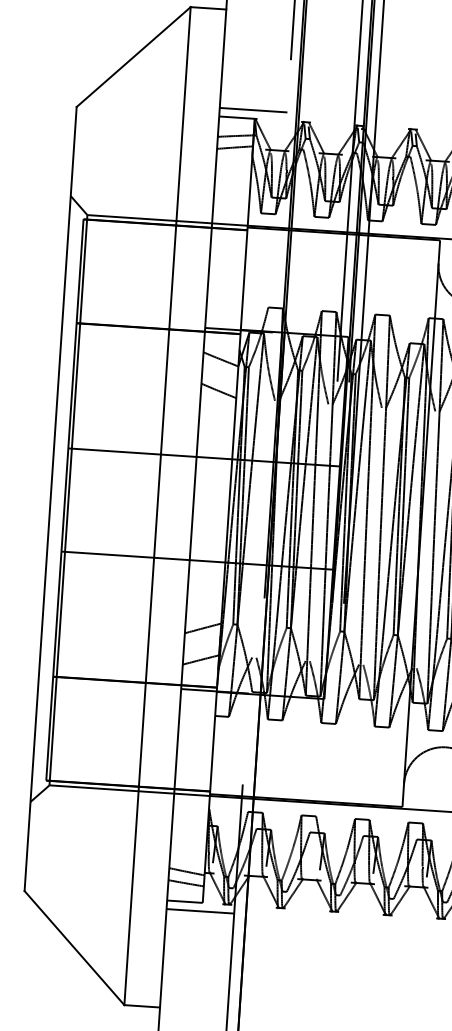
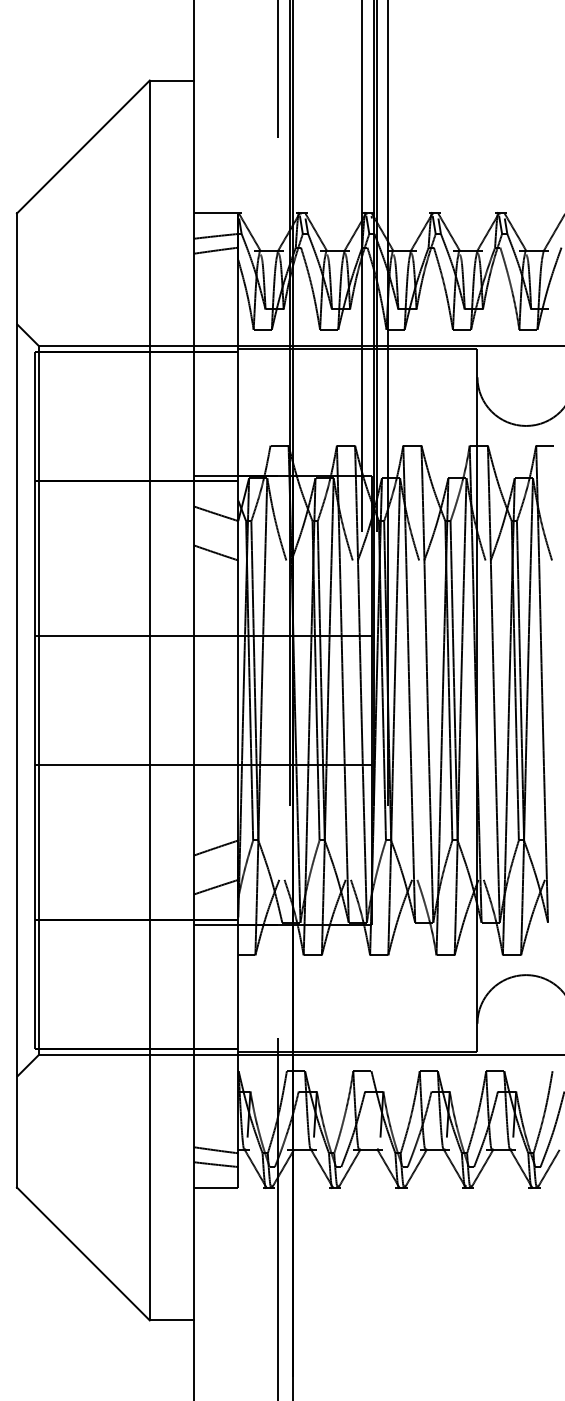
line: (253, 109) -> (236, 202), removed
line: (200, 911) -> (236, 1198), removed

